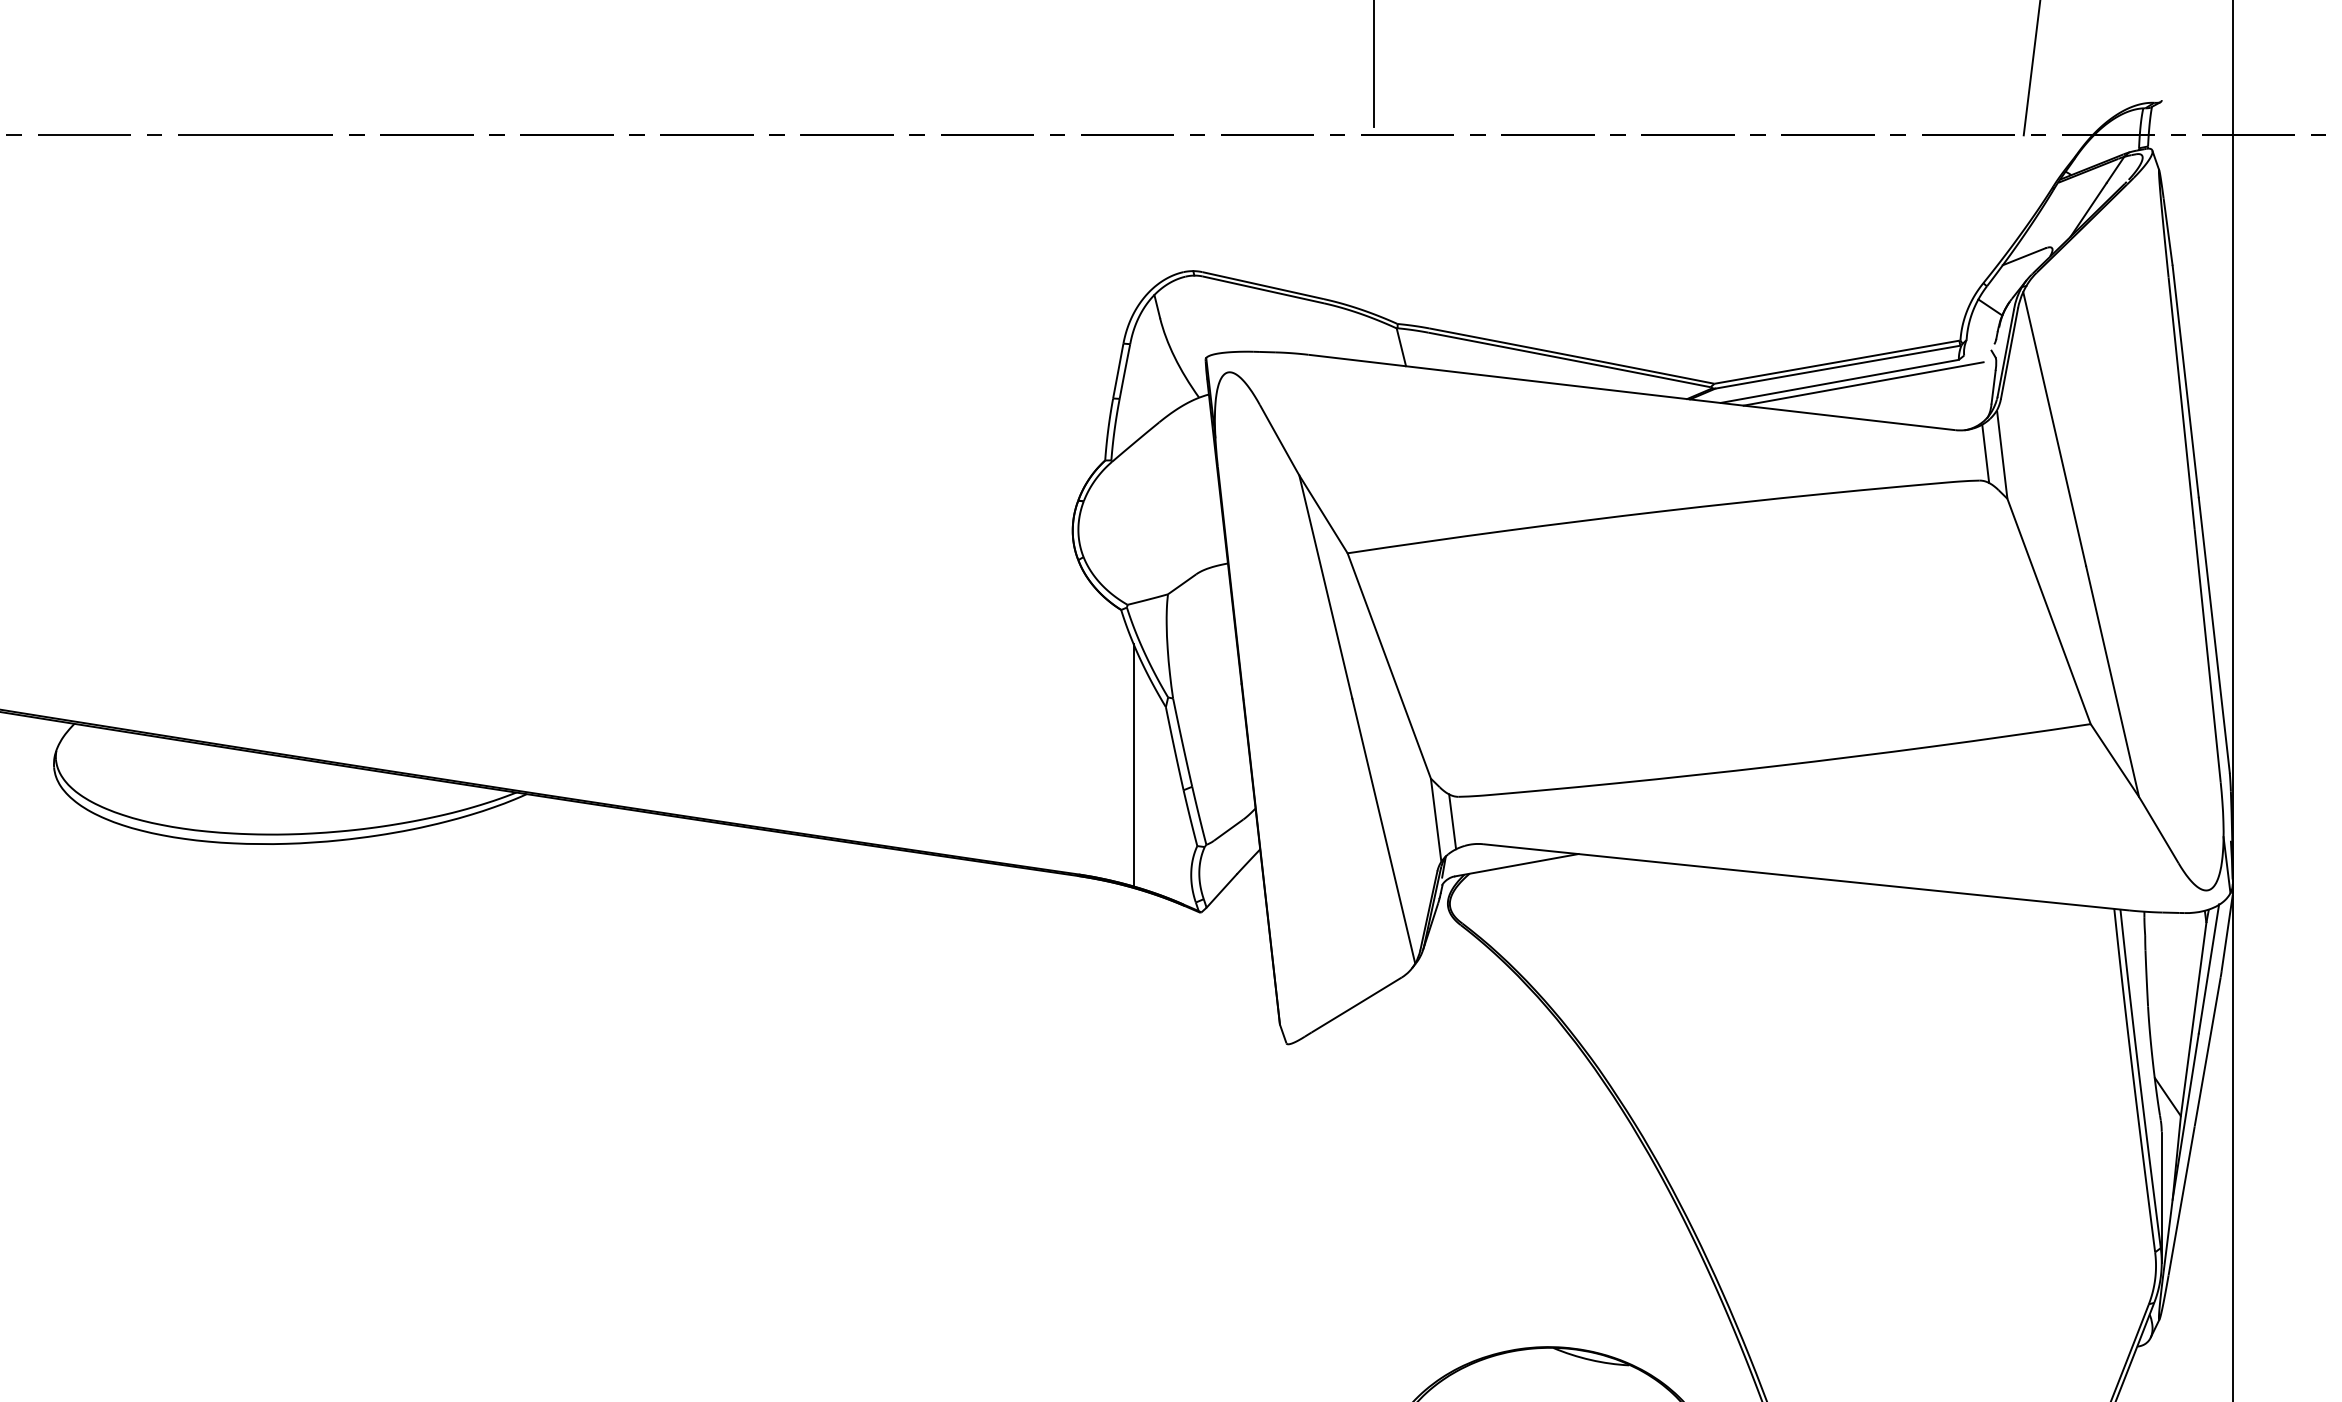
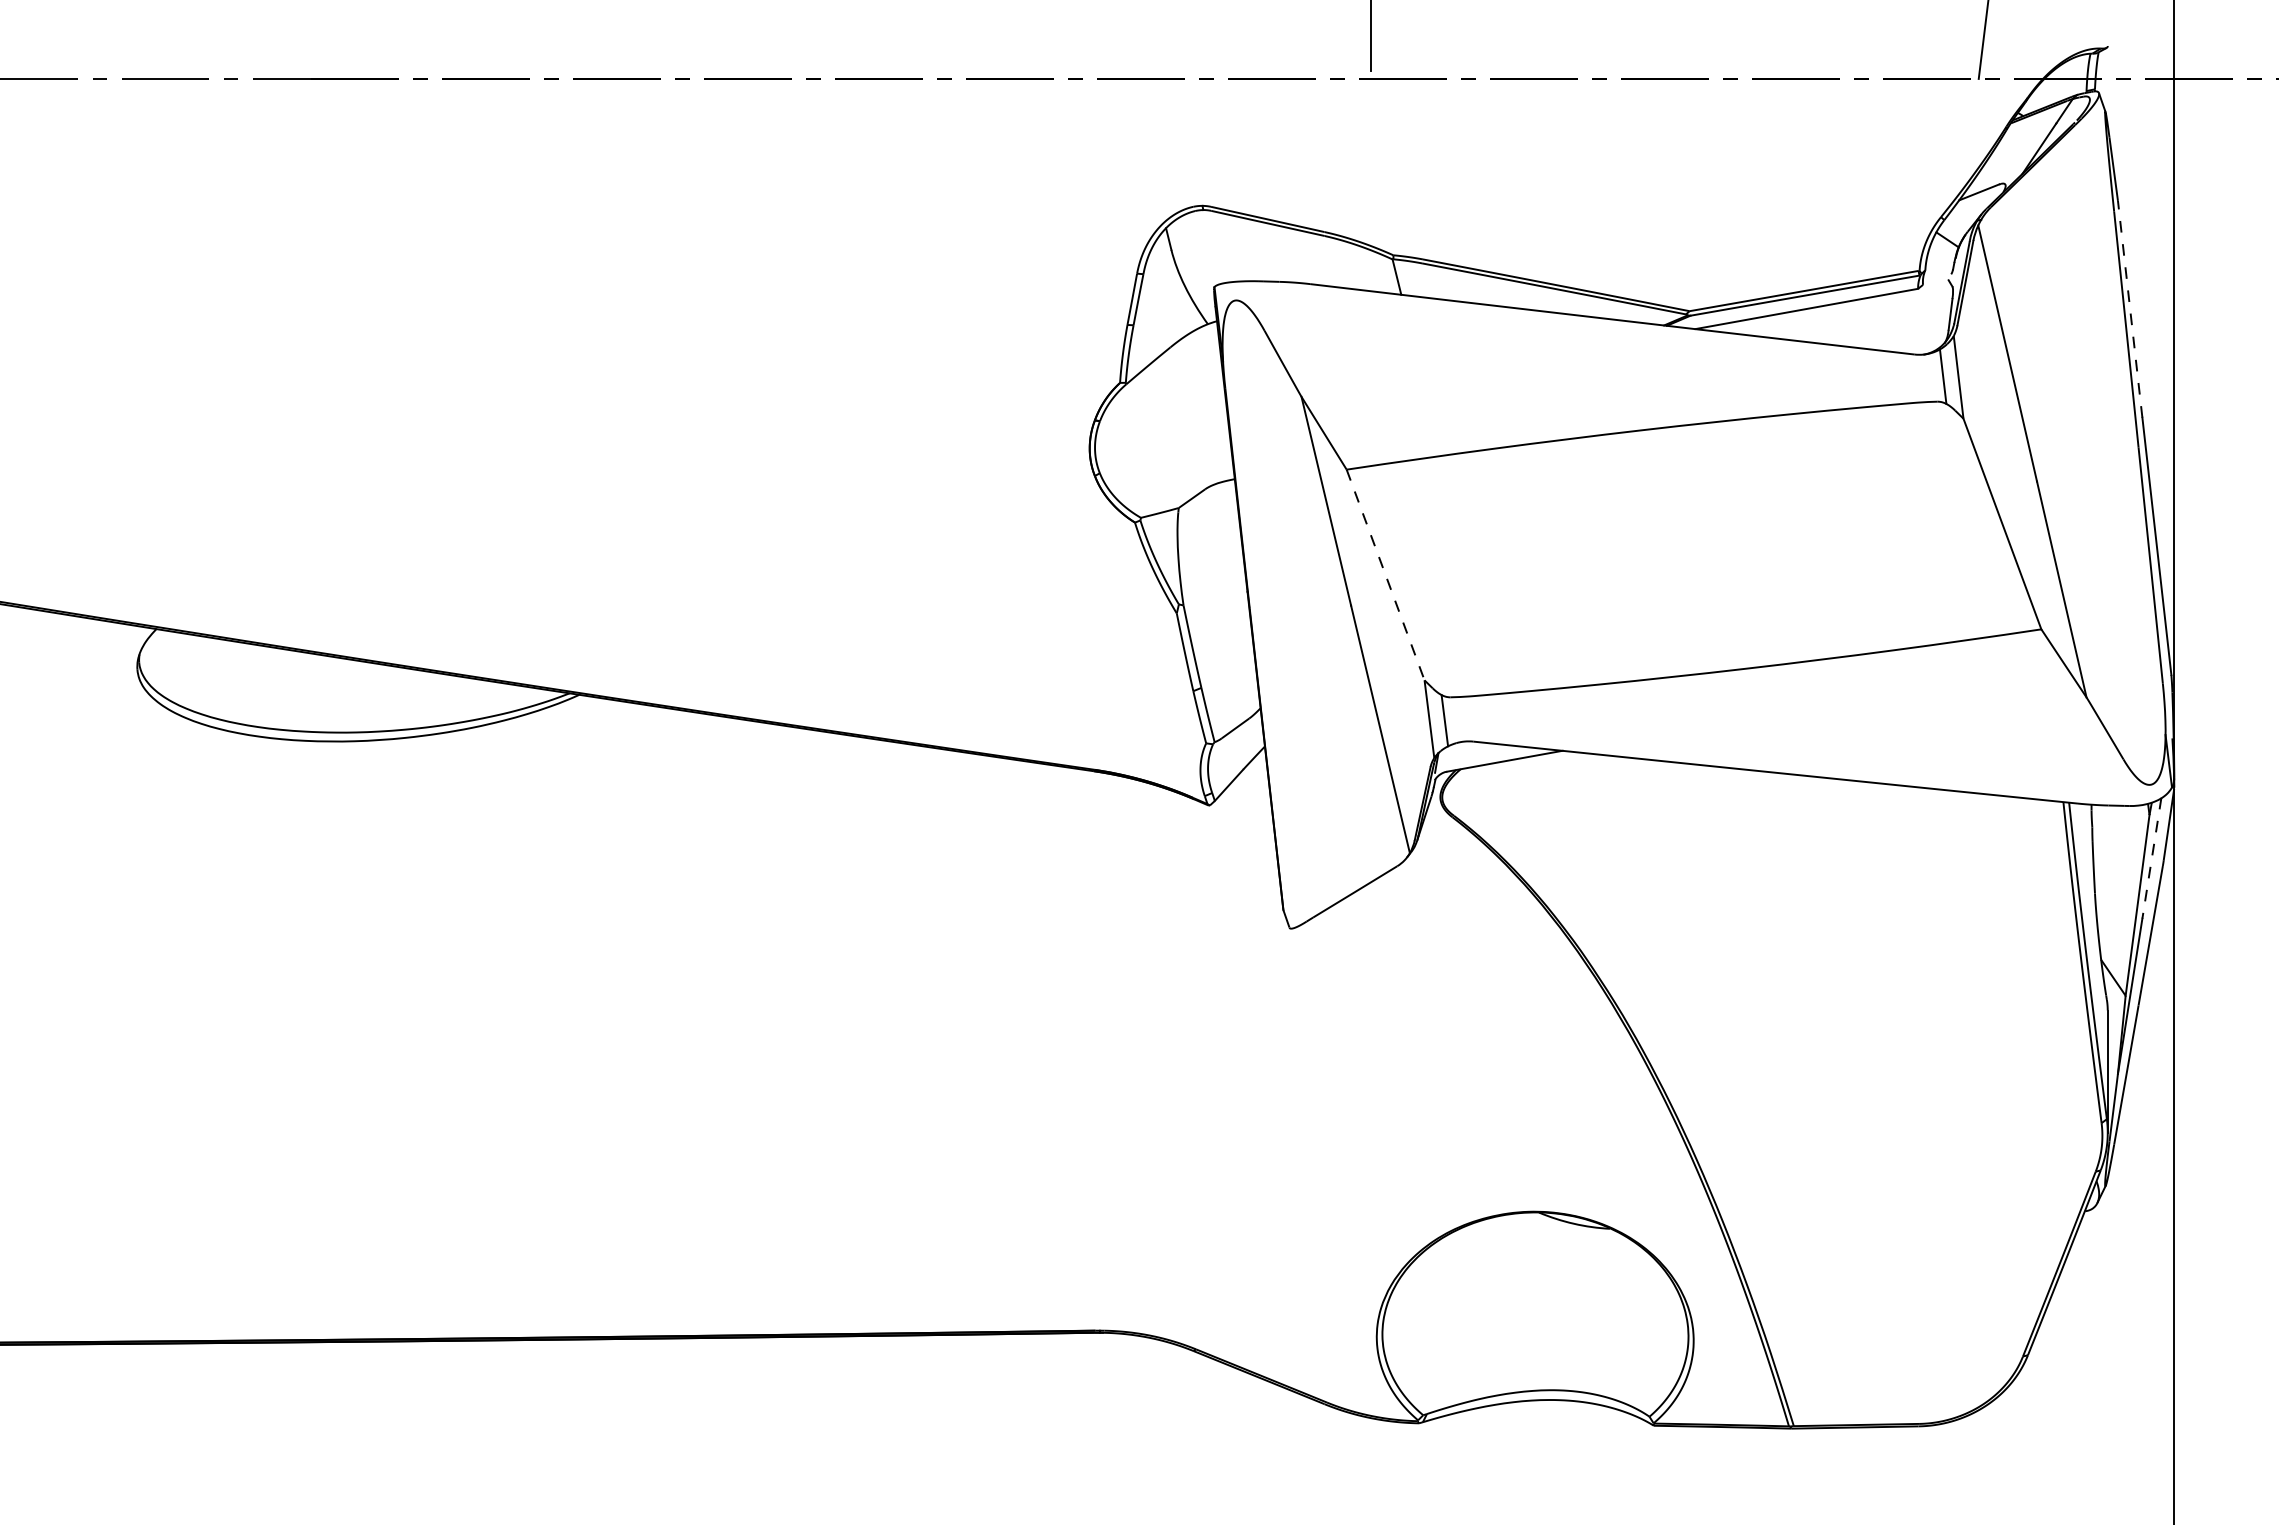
line: (2186, 380) -> (2130, 308), solid -> dashed
line: (1863, 384) -> (1828, 311), removed
line: (1389, 666) -> (1385, 575), solid -> dashed
line: (1133, 764) -> (1146, 667), removed
line: (2208, 969) -> (2151, 858), solid -> dashed

